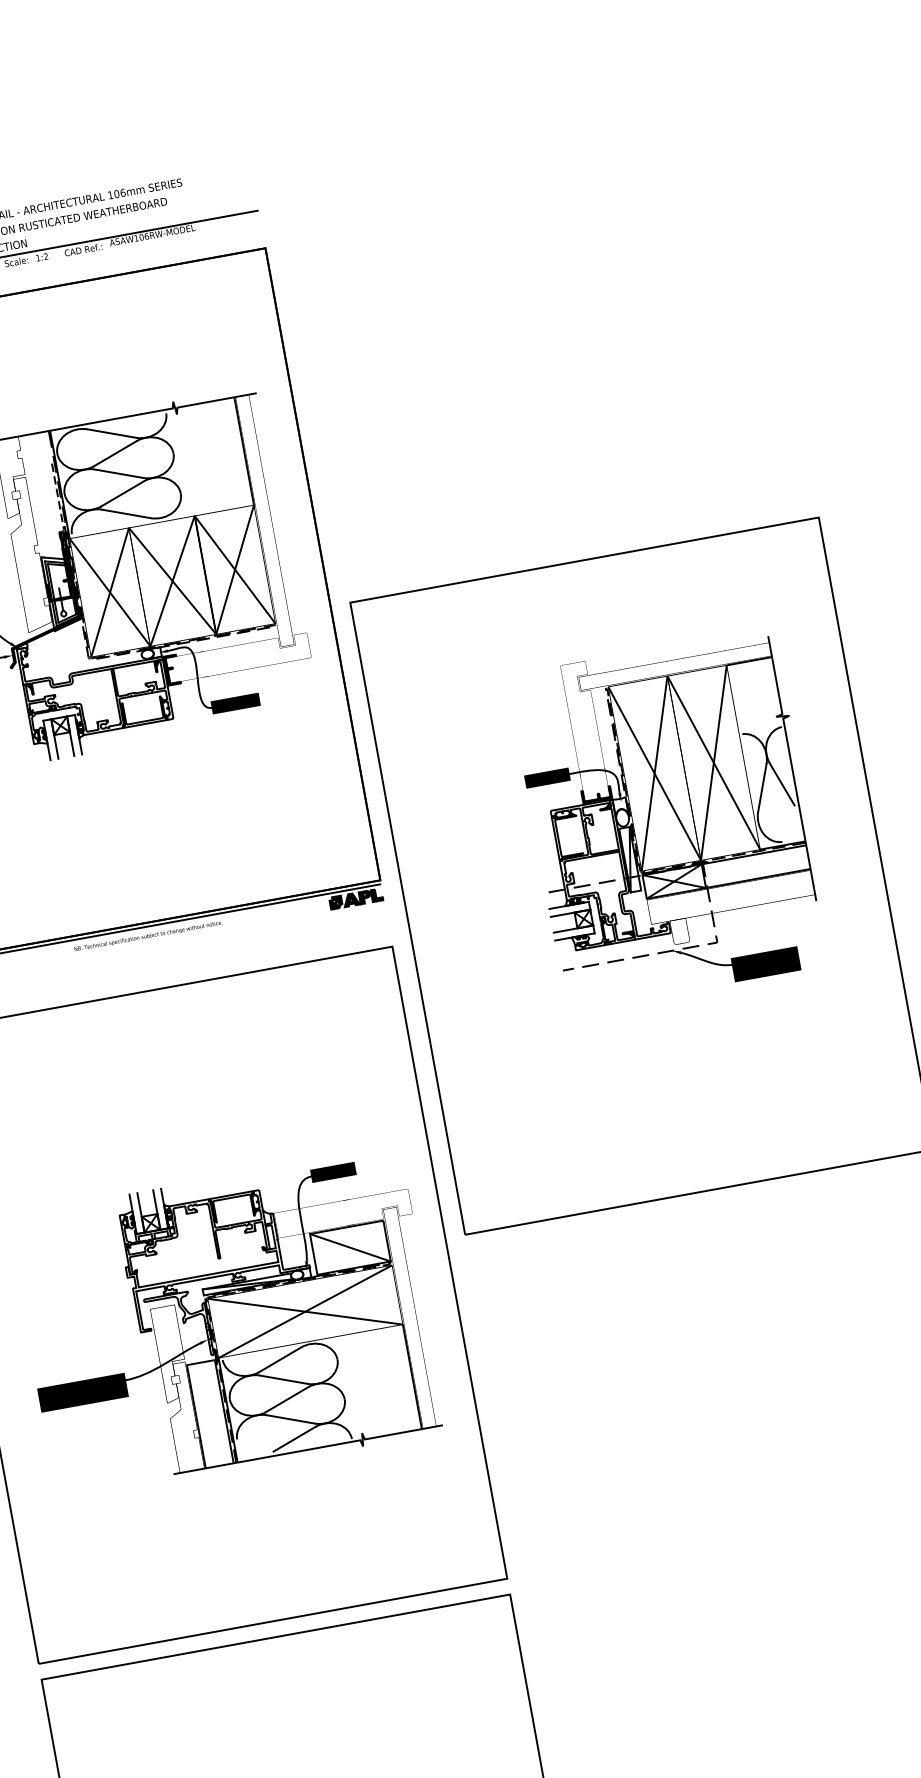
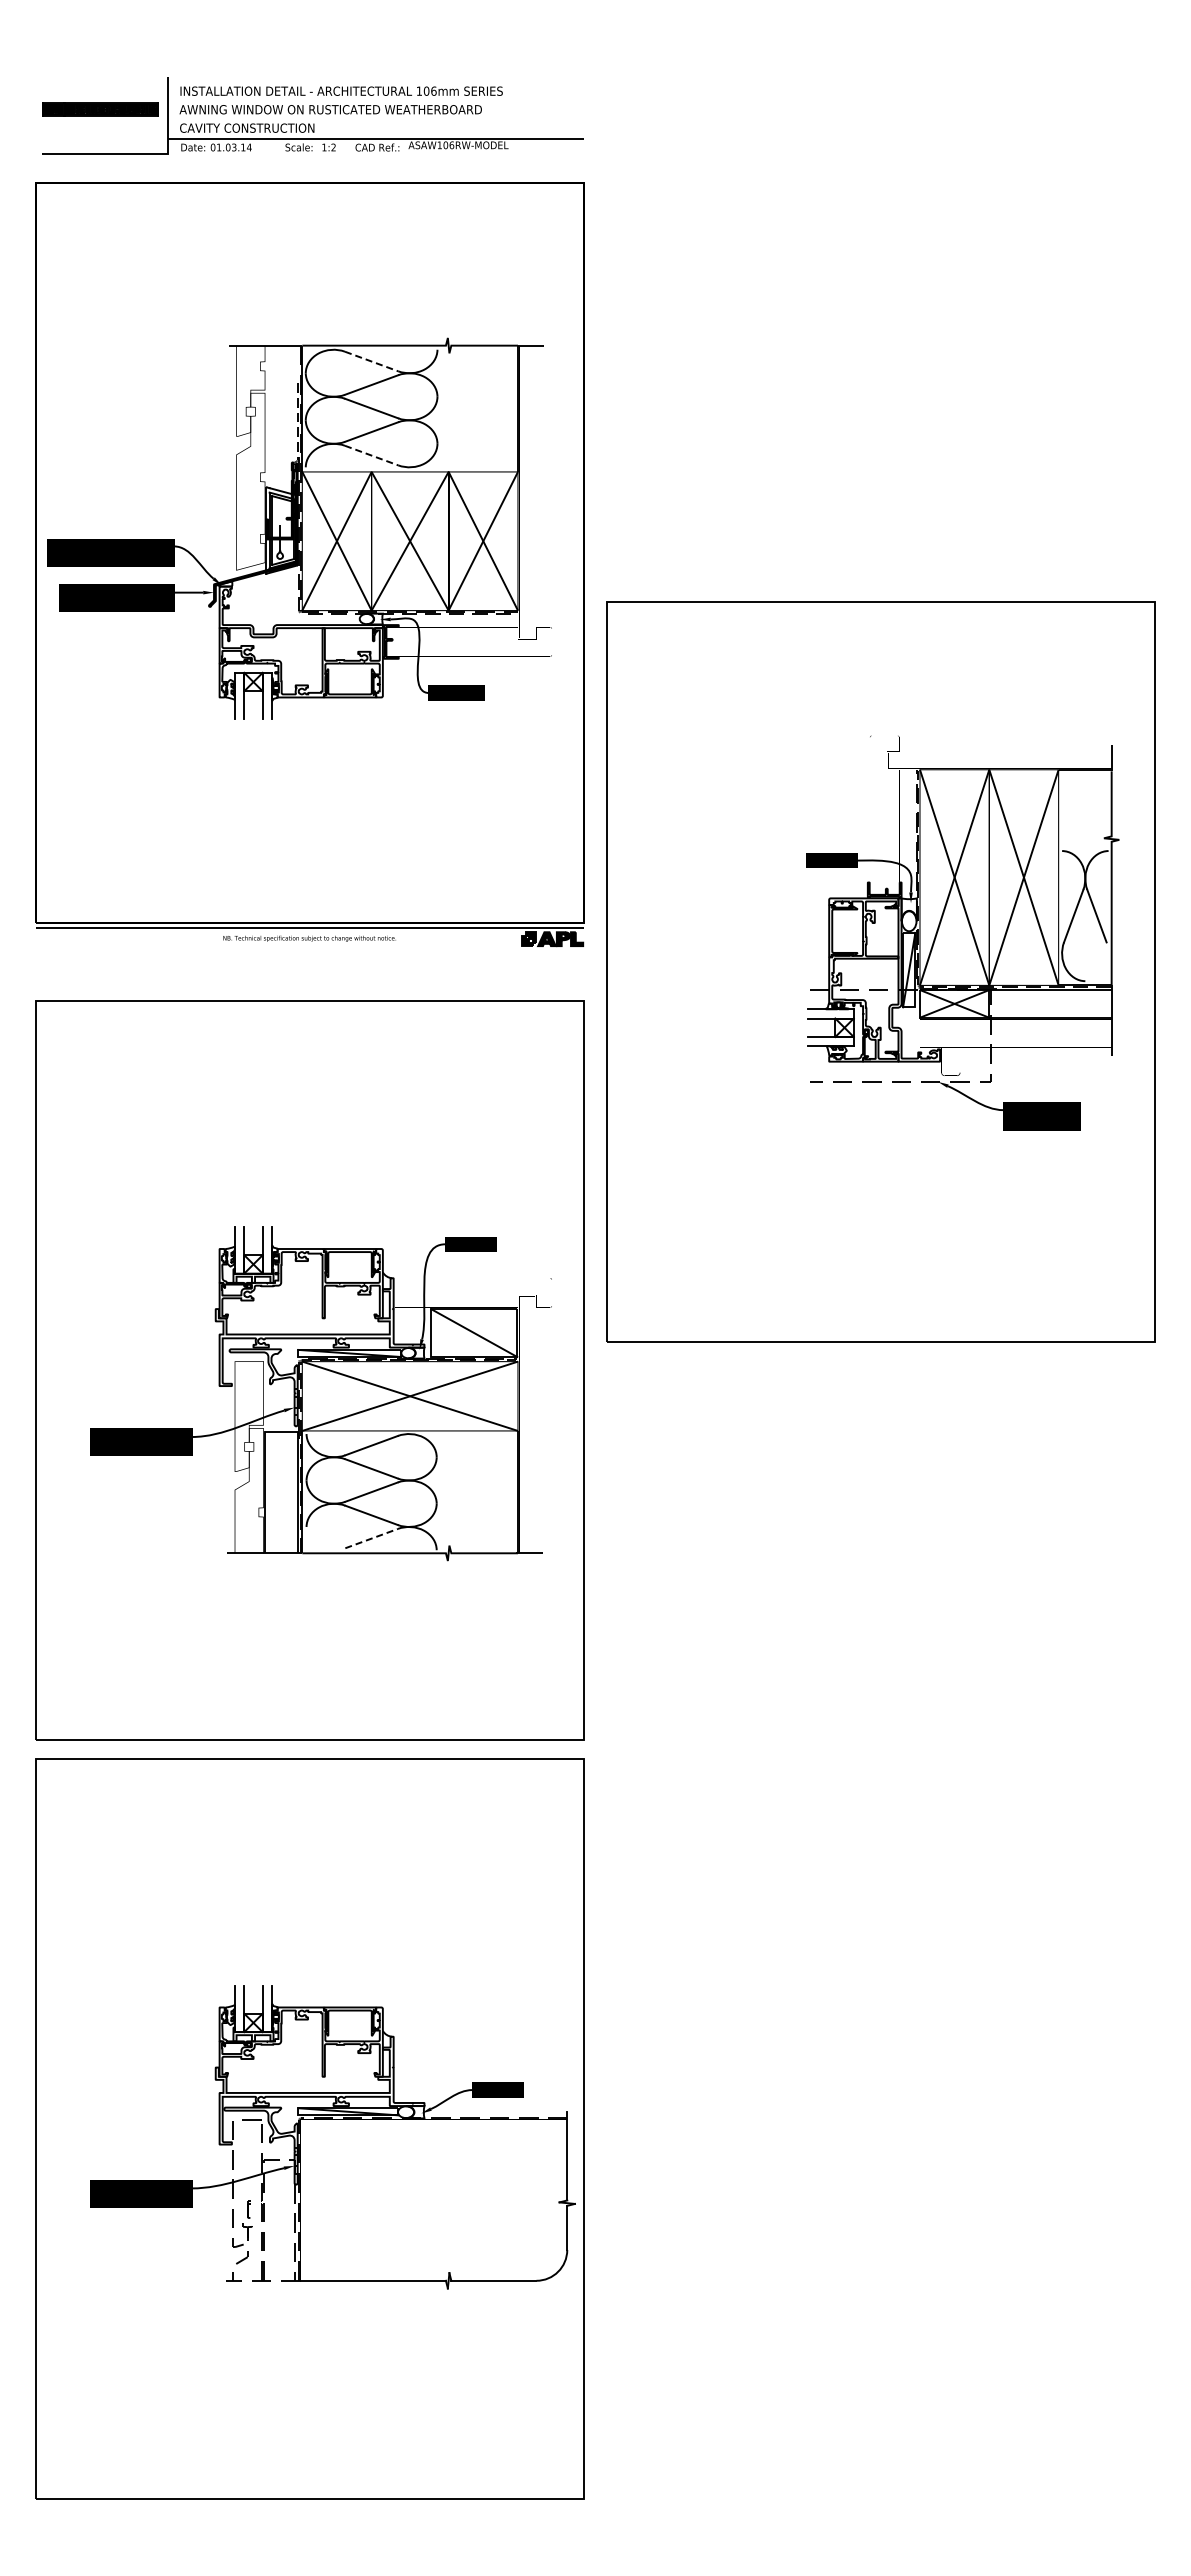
line: (112, 433) -> (372, 361), solid -> dashed
line: (127, 513) -> (372, 455), solid -> dashed
part: (669, 819) -> (962, 932), moved
line: (295, 1439) -> (372, 1538), solid -> dashed

